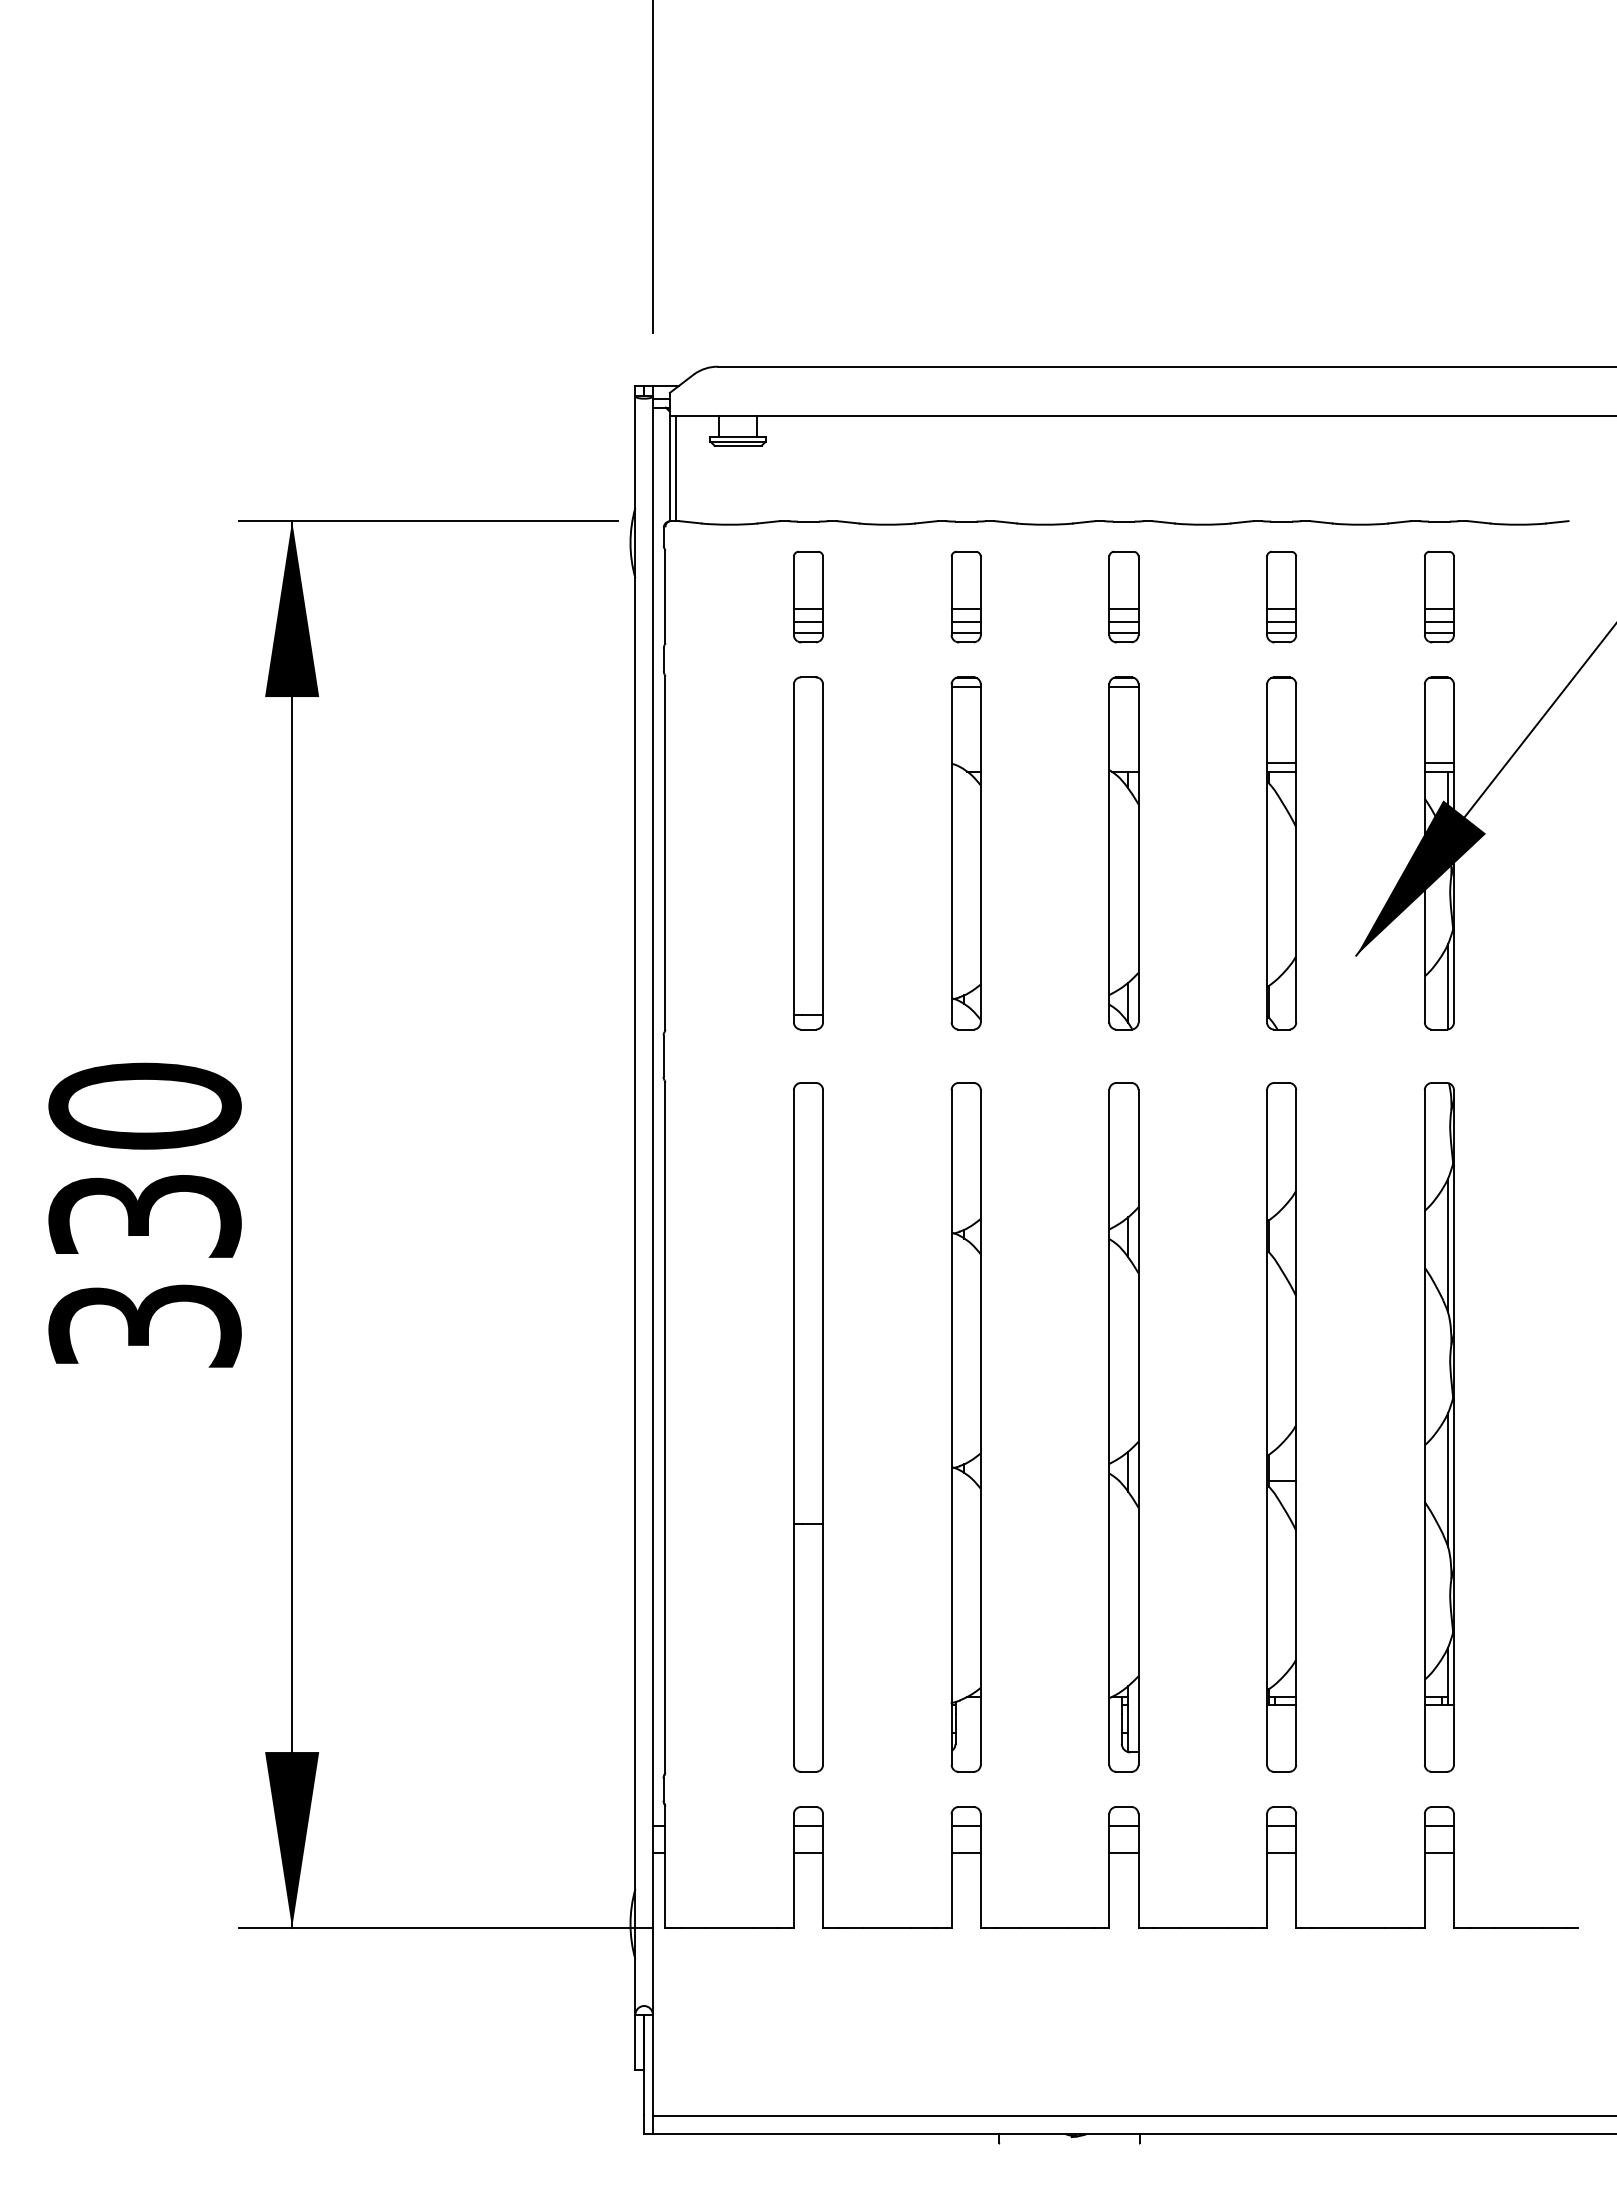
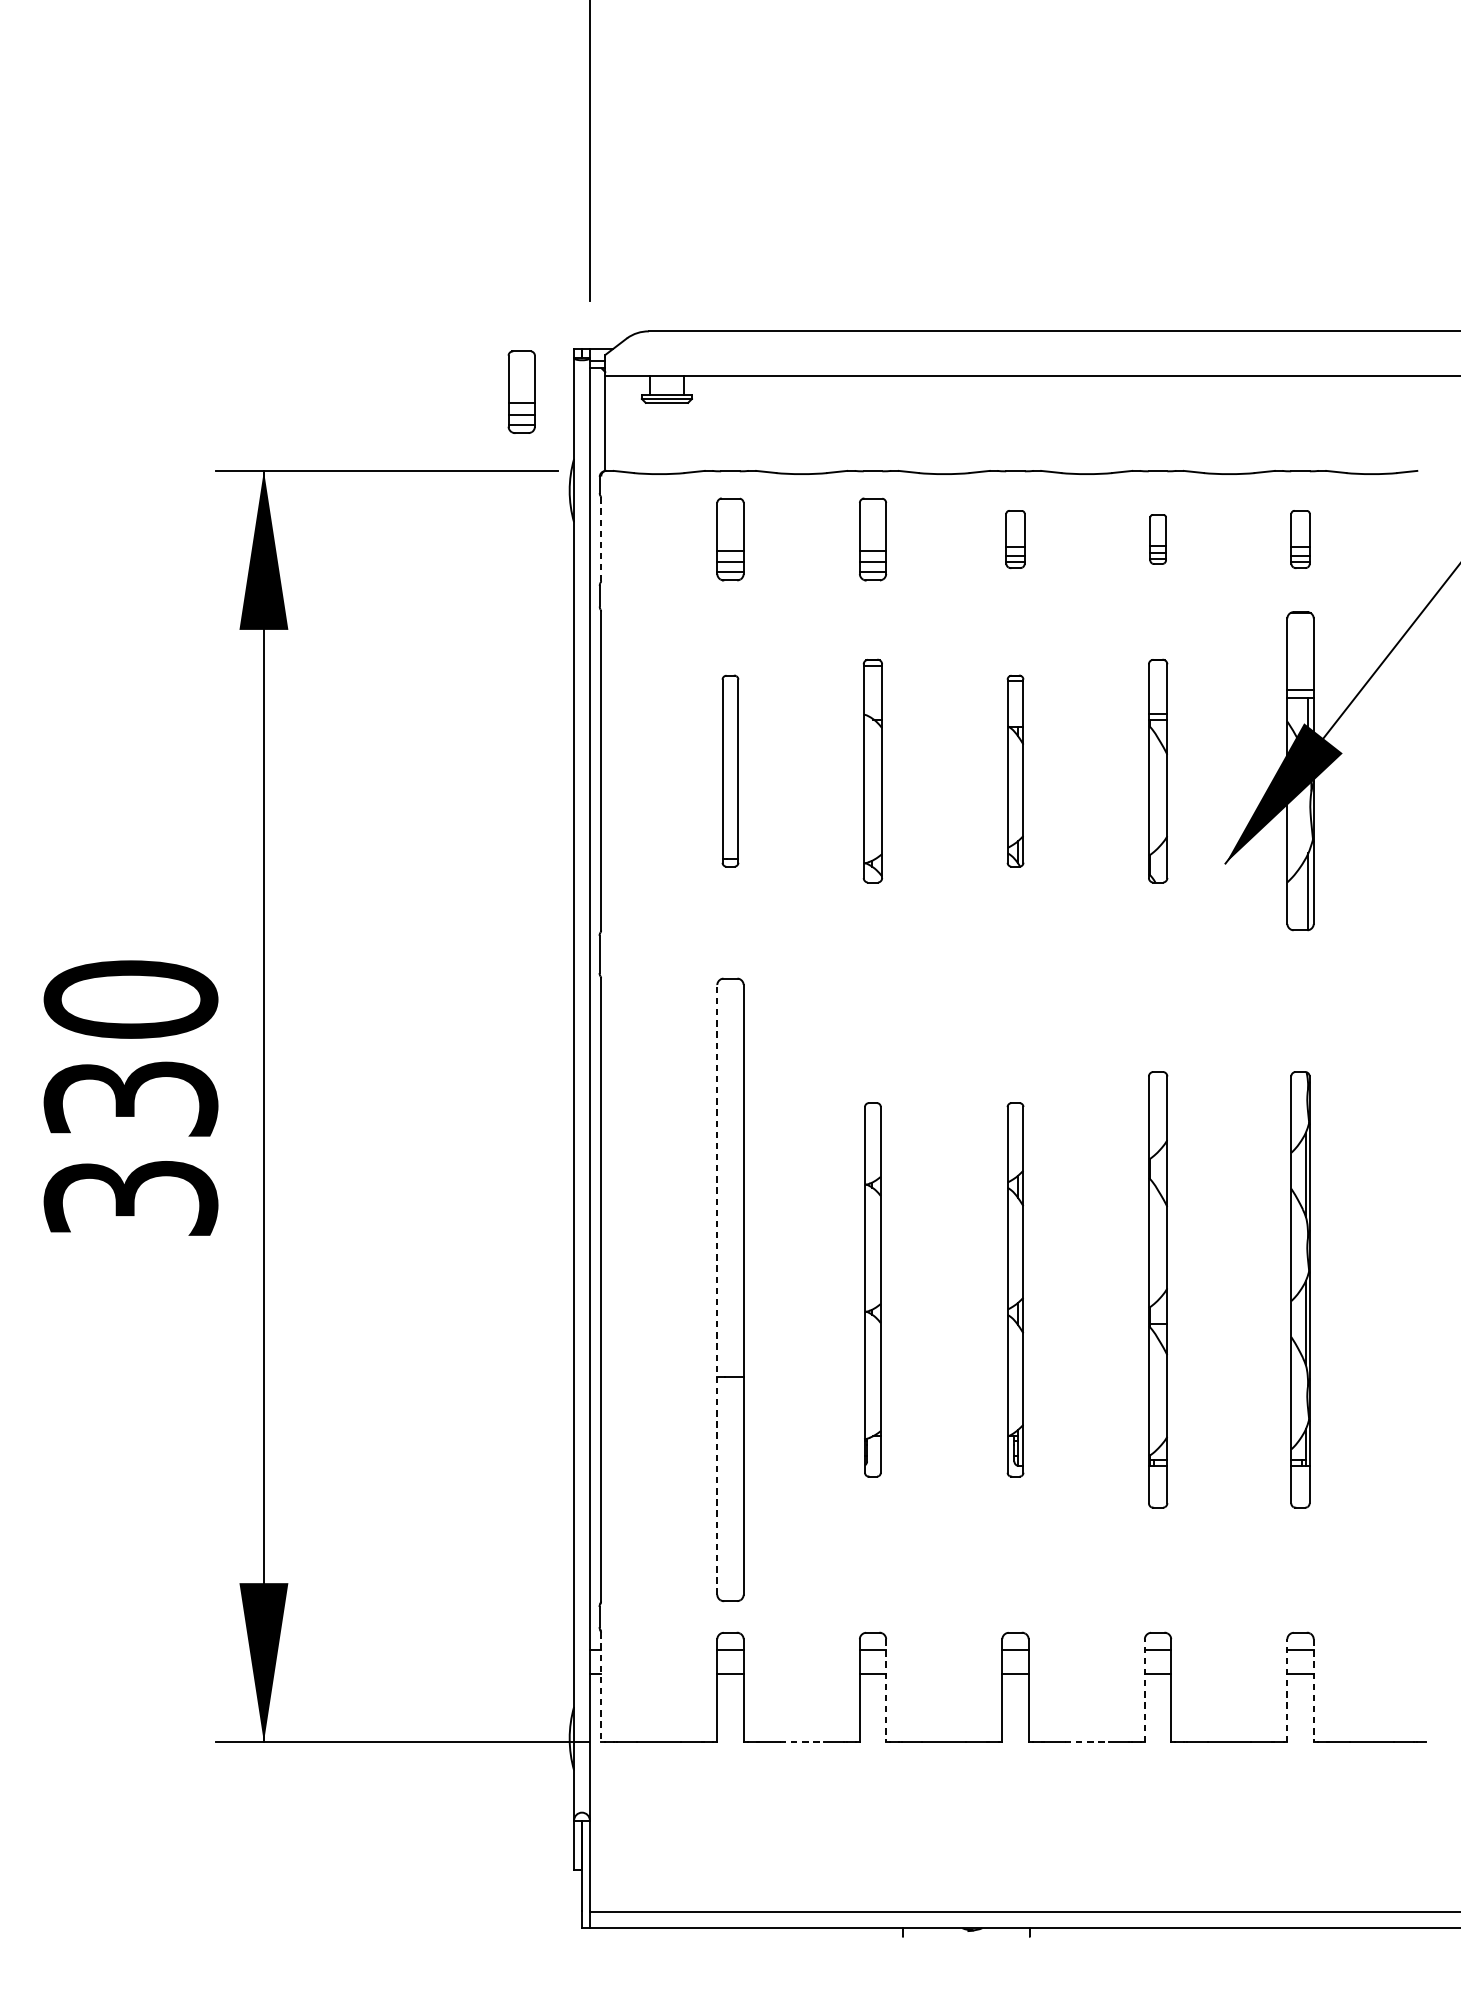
part: (577, 433) -> (521, 391), added
line: (676, 468) -> (611, 423), removed
part: (1123, 596) -> (1015, 539), size x0.7
part: (1281, 596) -> (1157, 539), size x0.6
part: (1439, 596) -> (1300, 539), size x0.7
line: (665, 597) -> (601, 539), solid -> dashed
part: (808, 853) -> (730, 771), size x0.6
part: (965, 853) -> (872, 771), size x0.7
part: (1123, 853) -> (1015, 771), size x0.6
part: (1281, 853) -> (1157, 771), size x0.7
line: (793, 1426) -> (716, 1289), solid -> dashed
part: (965, 1427) -> (872, 1289), size x0.6
part: (1123, 1427) -> (1015, 1289), size x0.6
part: (1281, 1427) -> (1157, 1289), size x0.7
part: (1438, 1427) -> (1299, 1289), size x0.7
line: (665, 1867) -> (601, 1687), solid -> dashed
line: (980, 1871) -> (885, 1691), solid -> dashed
line: (1267, 1871) -> (1145, 1691), solid -> dashed
line: (1424, 1871) -> (1287, 1691), solid -> dashed
line: (1453, 1871) -> (1313, 1691), solid -> dashed
line: (887, 1928) -> (801, 1742), solid -> dashed
line: (1203, 1928) -> (1087, 1742), solid -> dashed

